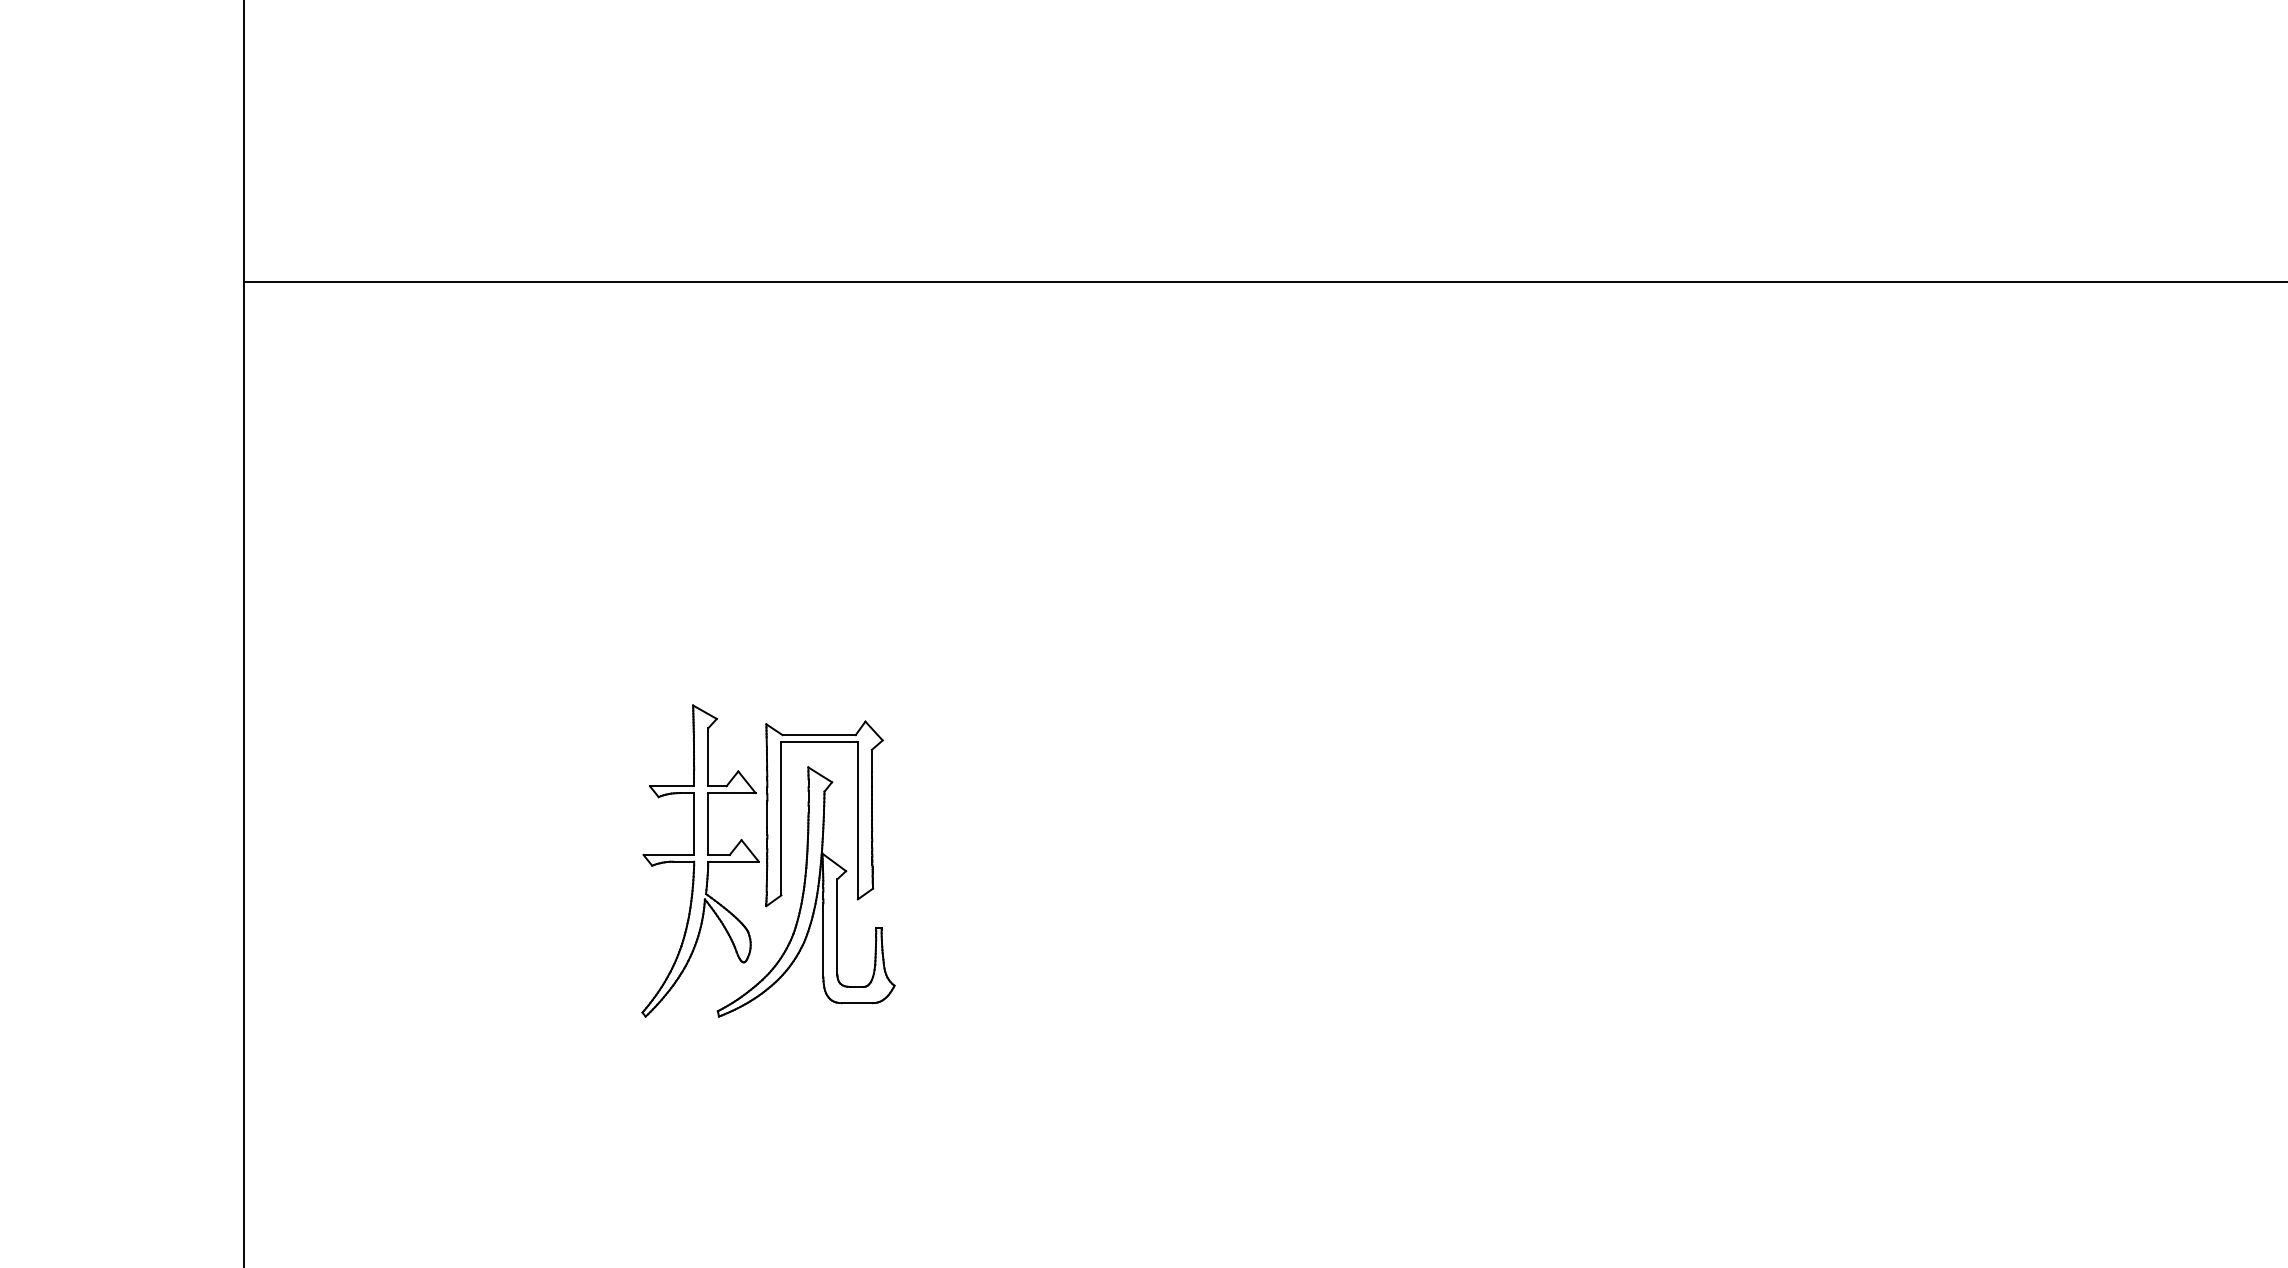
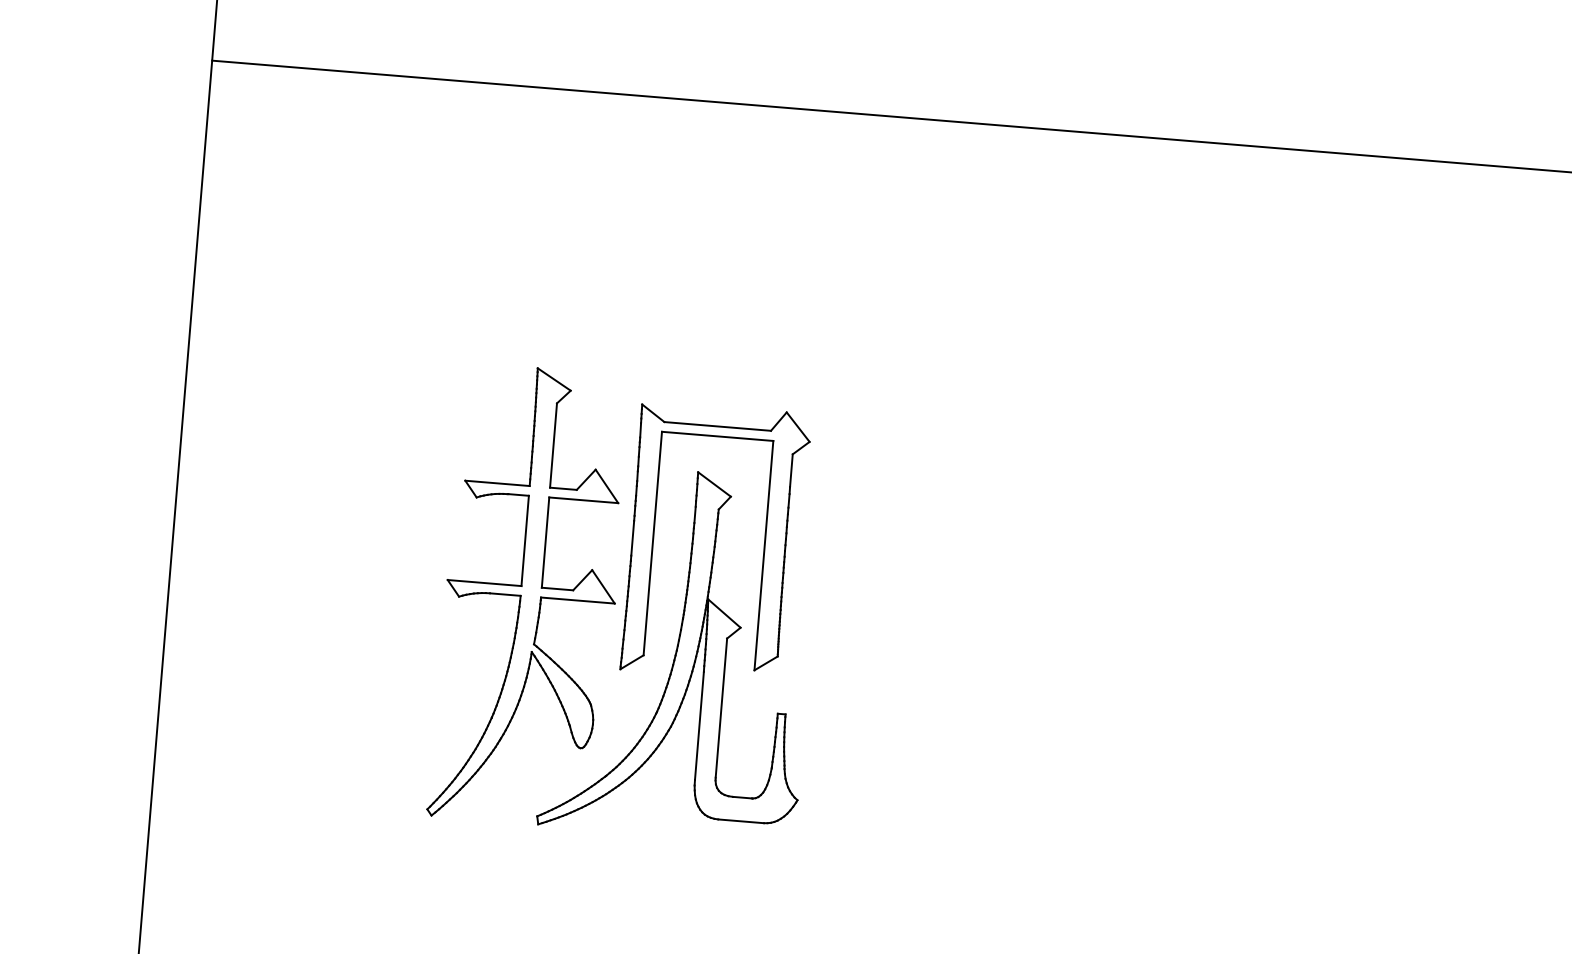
part: (768, 860) -> (628, 603), size x1.67

